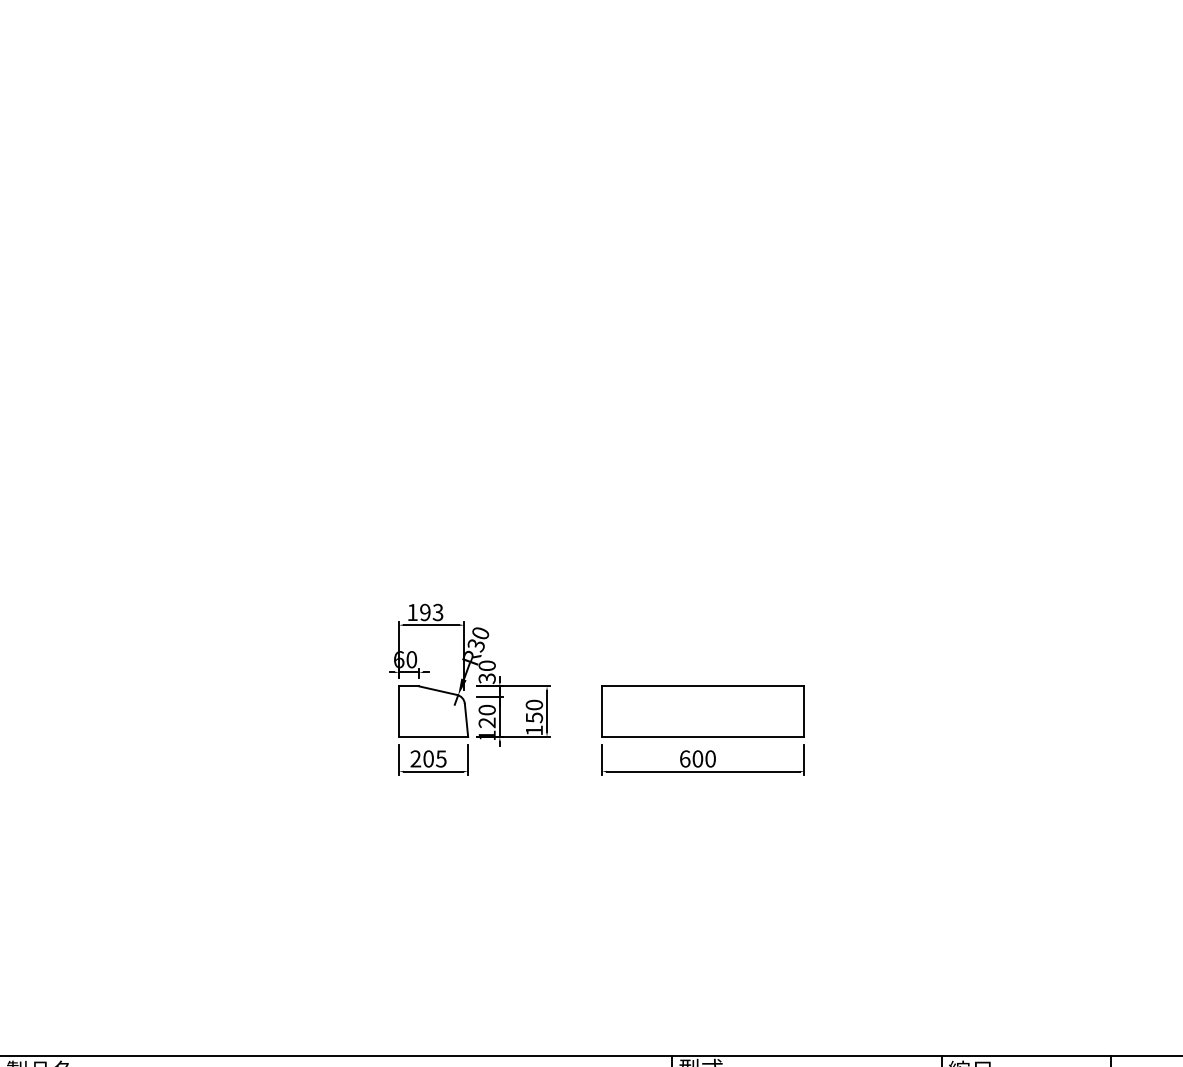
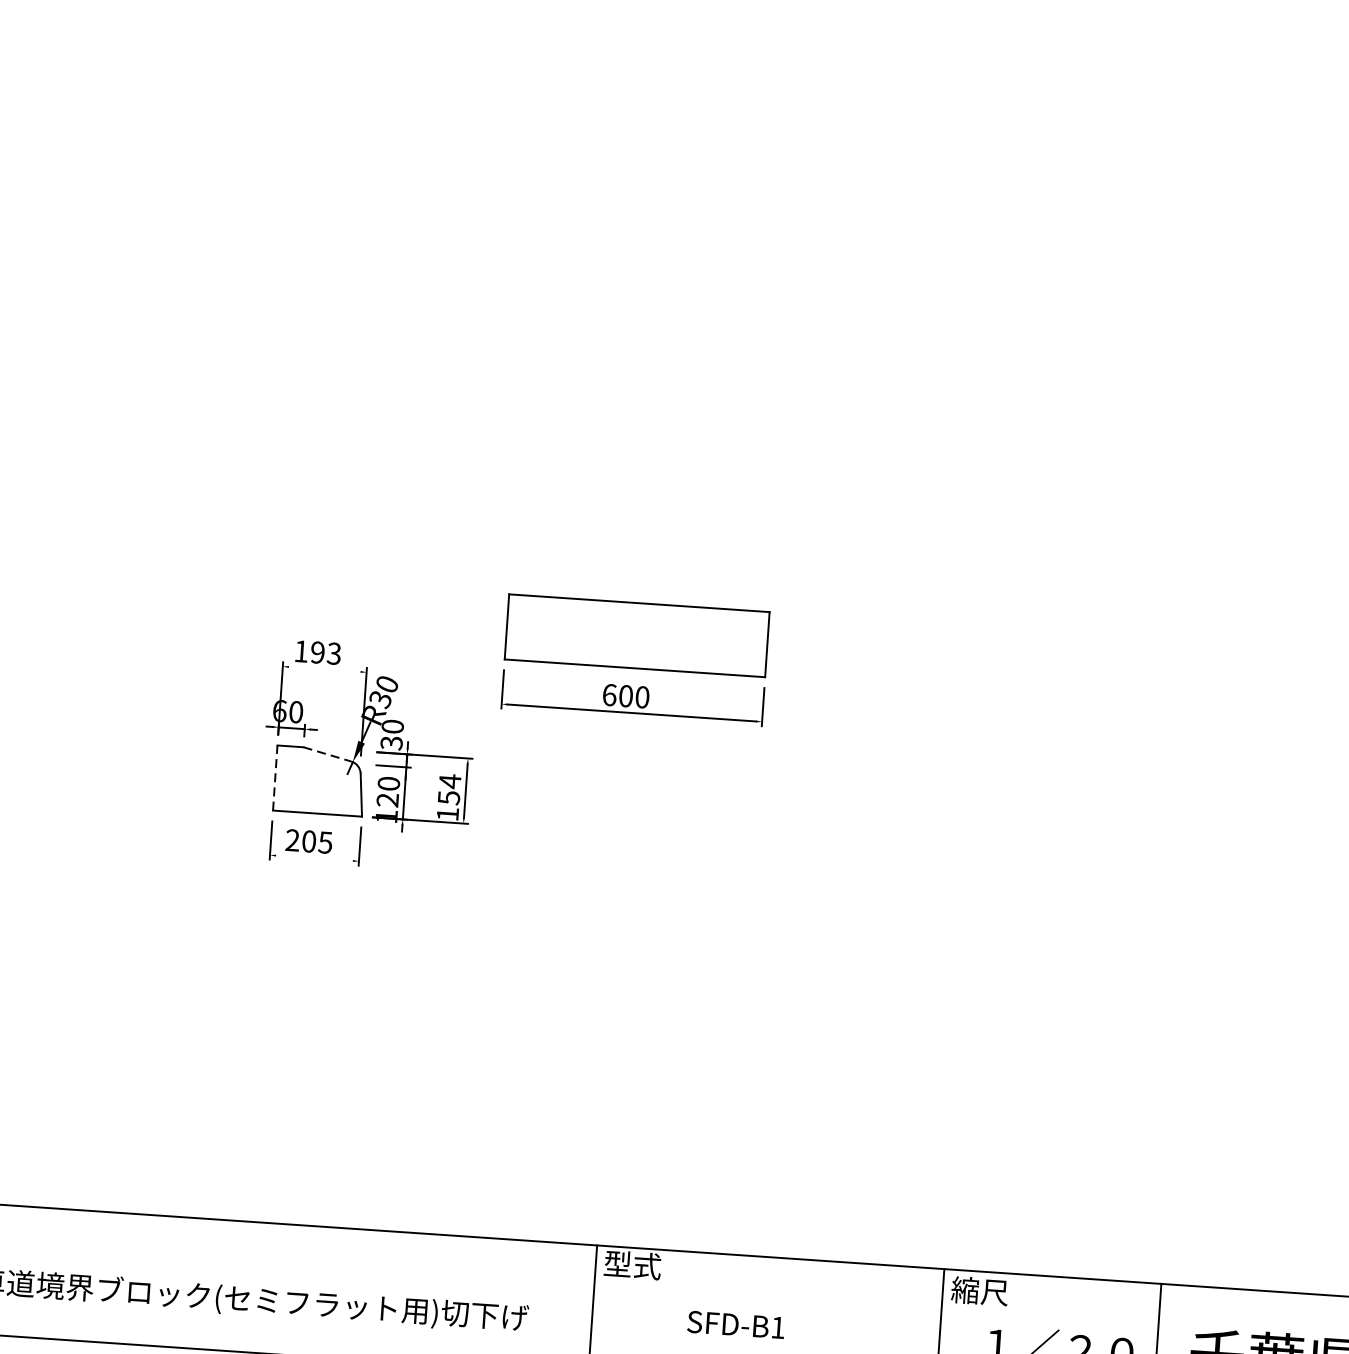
line: (431, 625) -> (324, 669), removed
line: (438, 690) -> (327, 754), solid -> dashed
text: (534, 704) -> (450, 780), 150 -> 154
line: (399, 711) -> (275, 777), solid -> dashed
part: (702, 730) -> (634, 659), moved
line: (433, 771) -> (314, 858), removed

